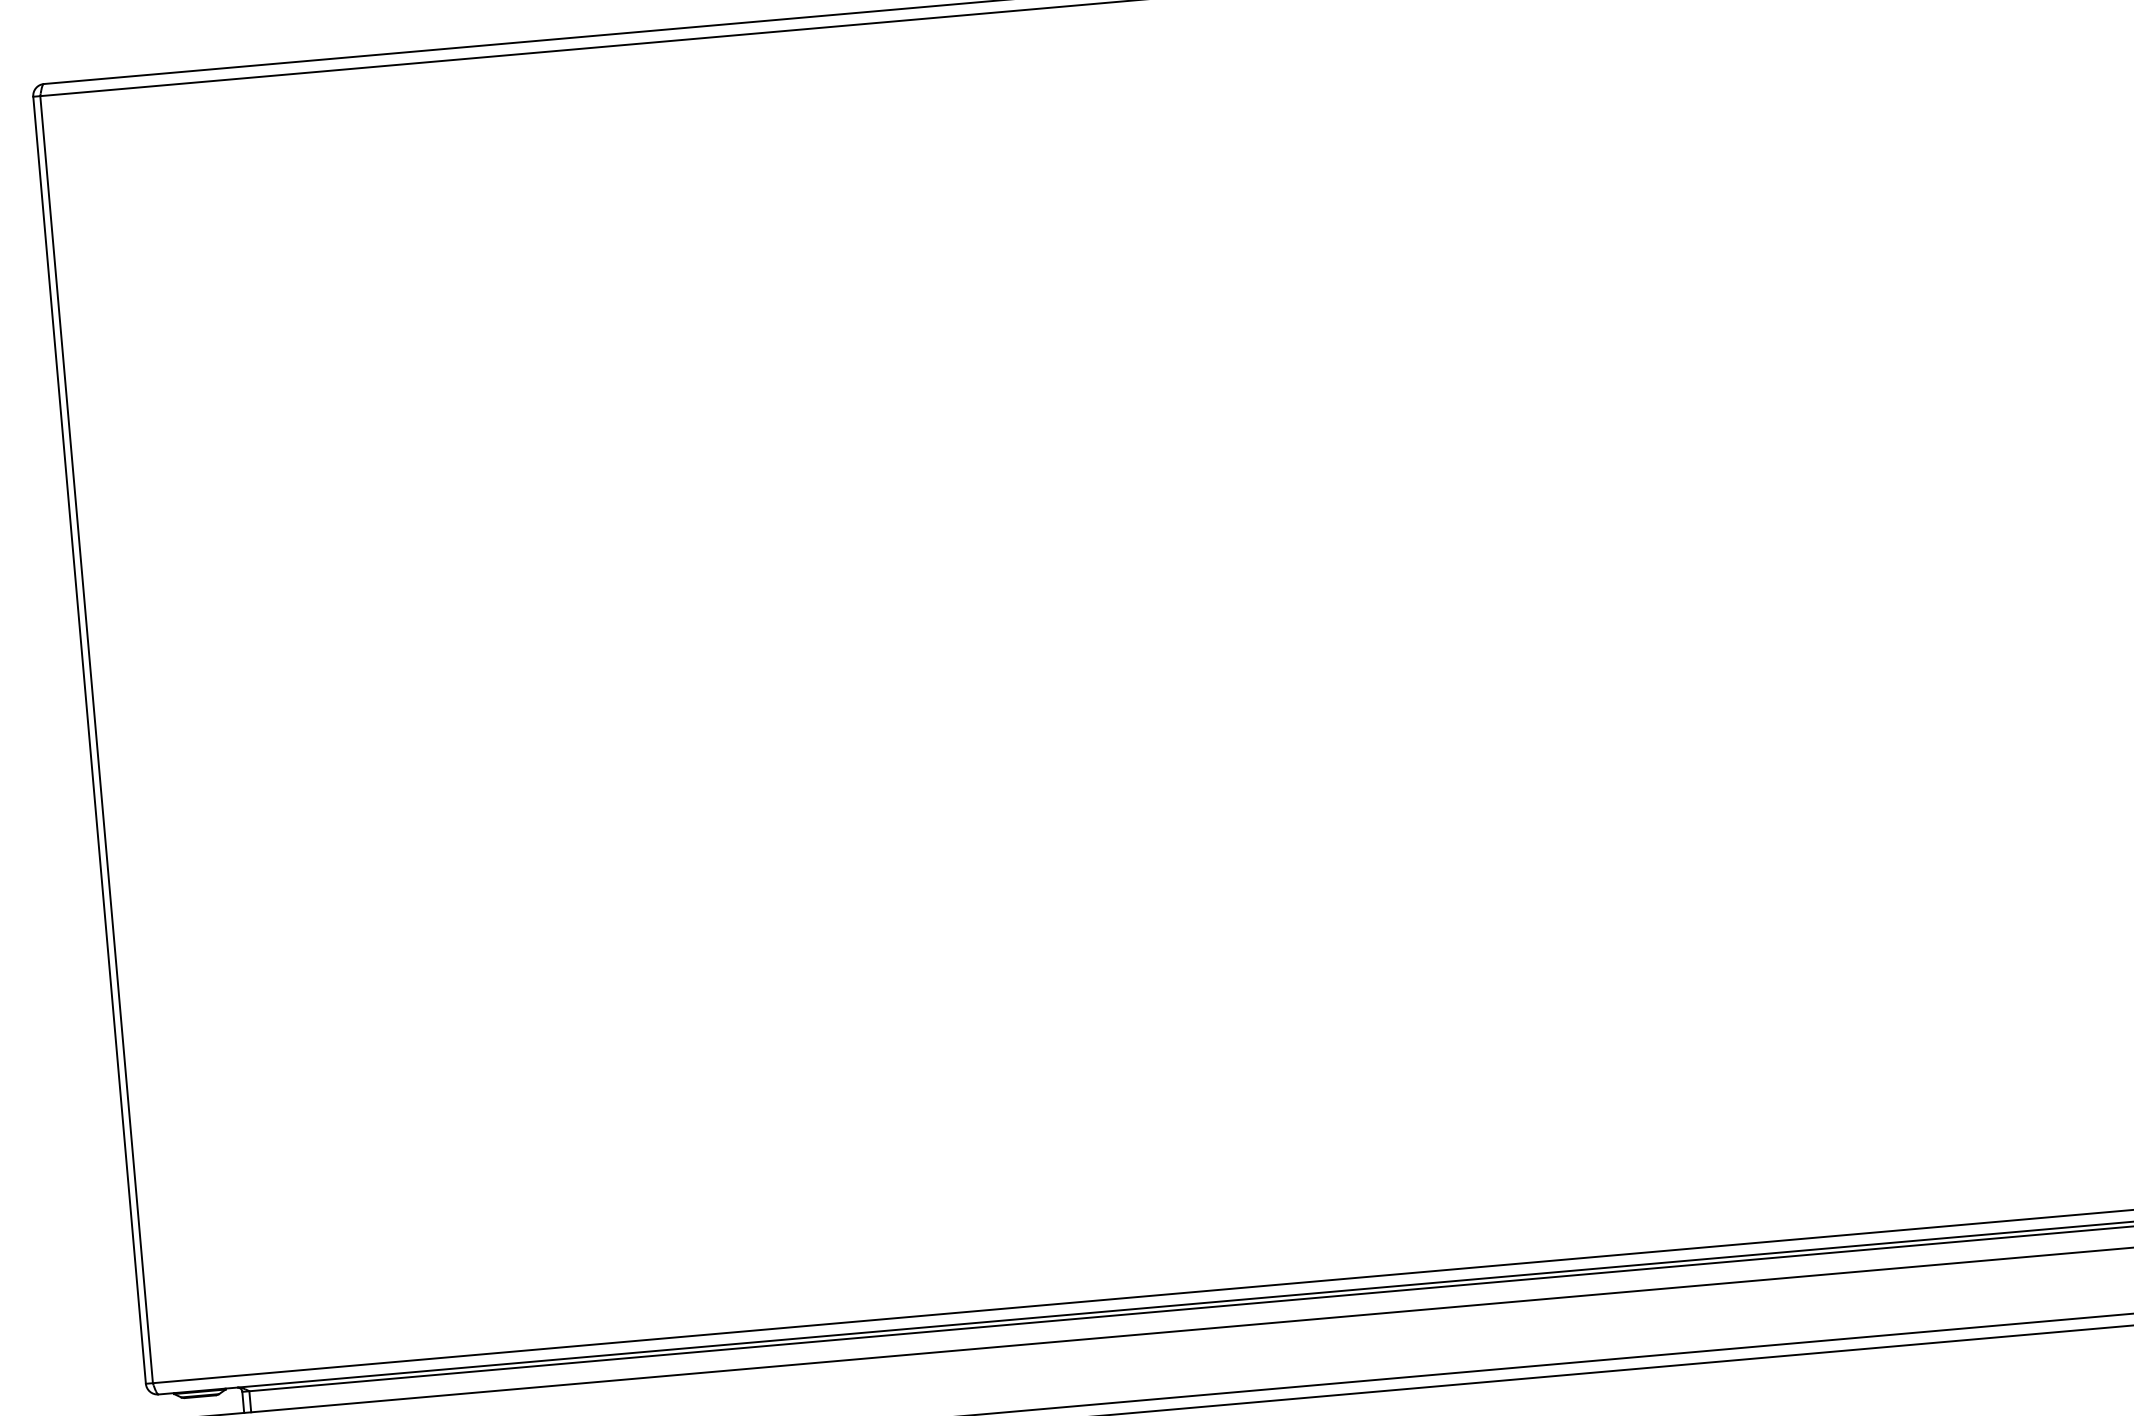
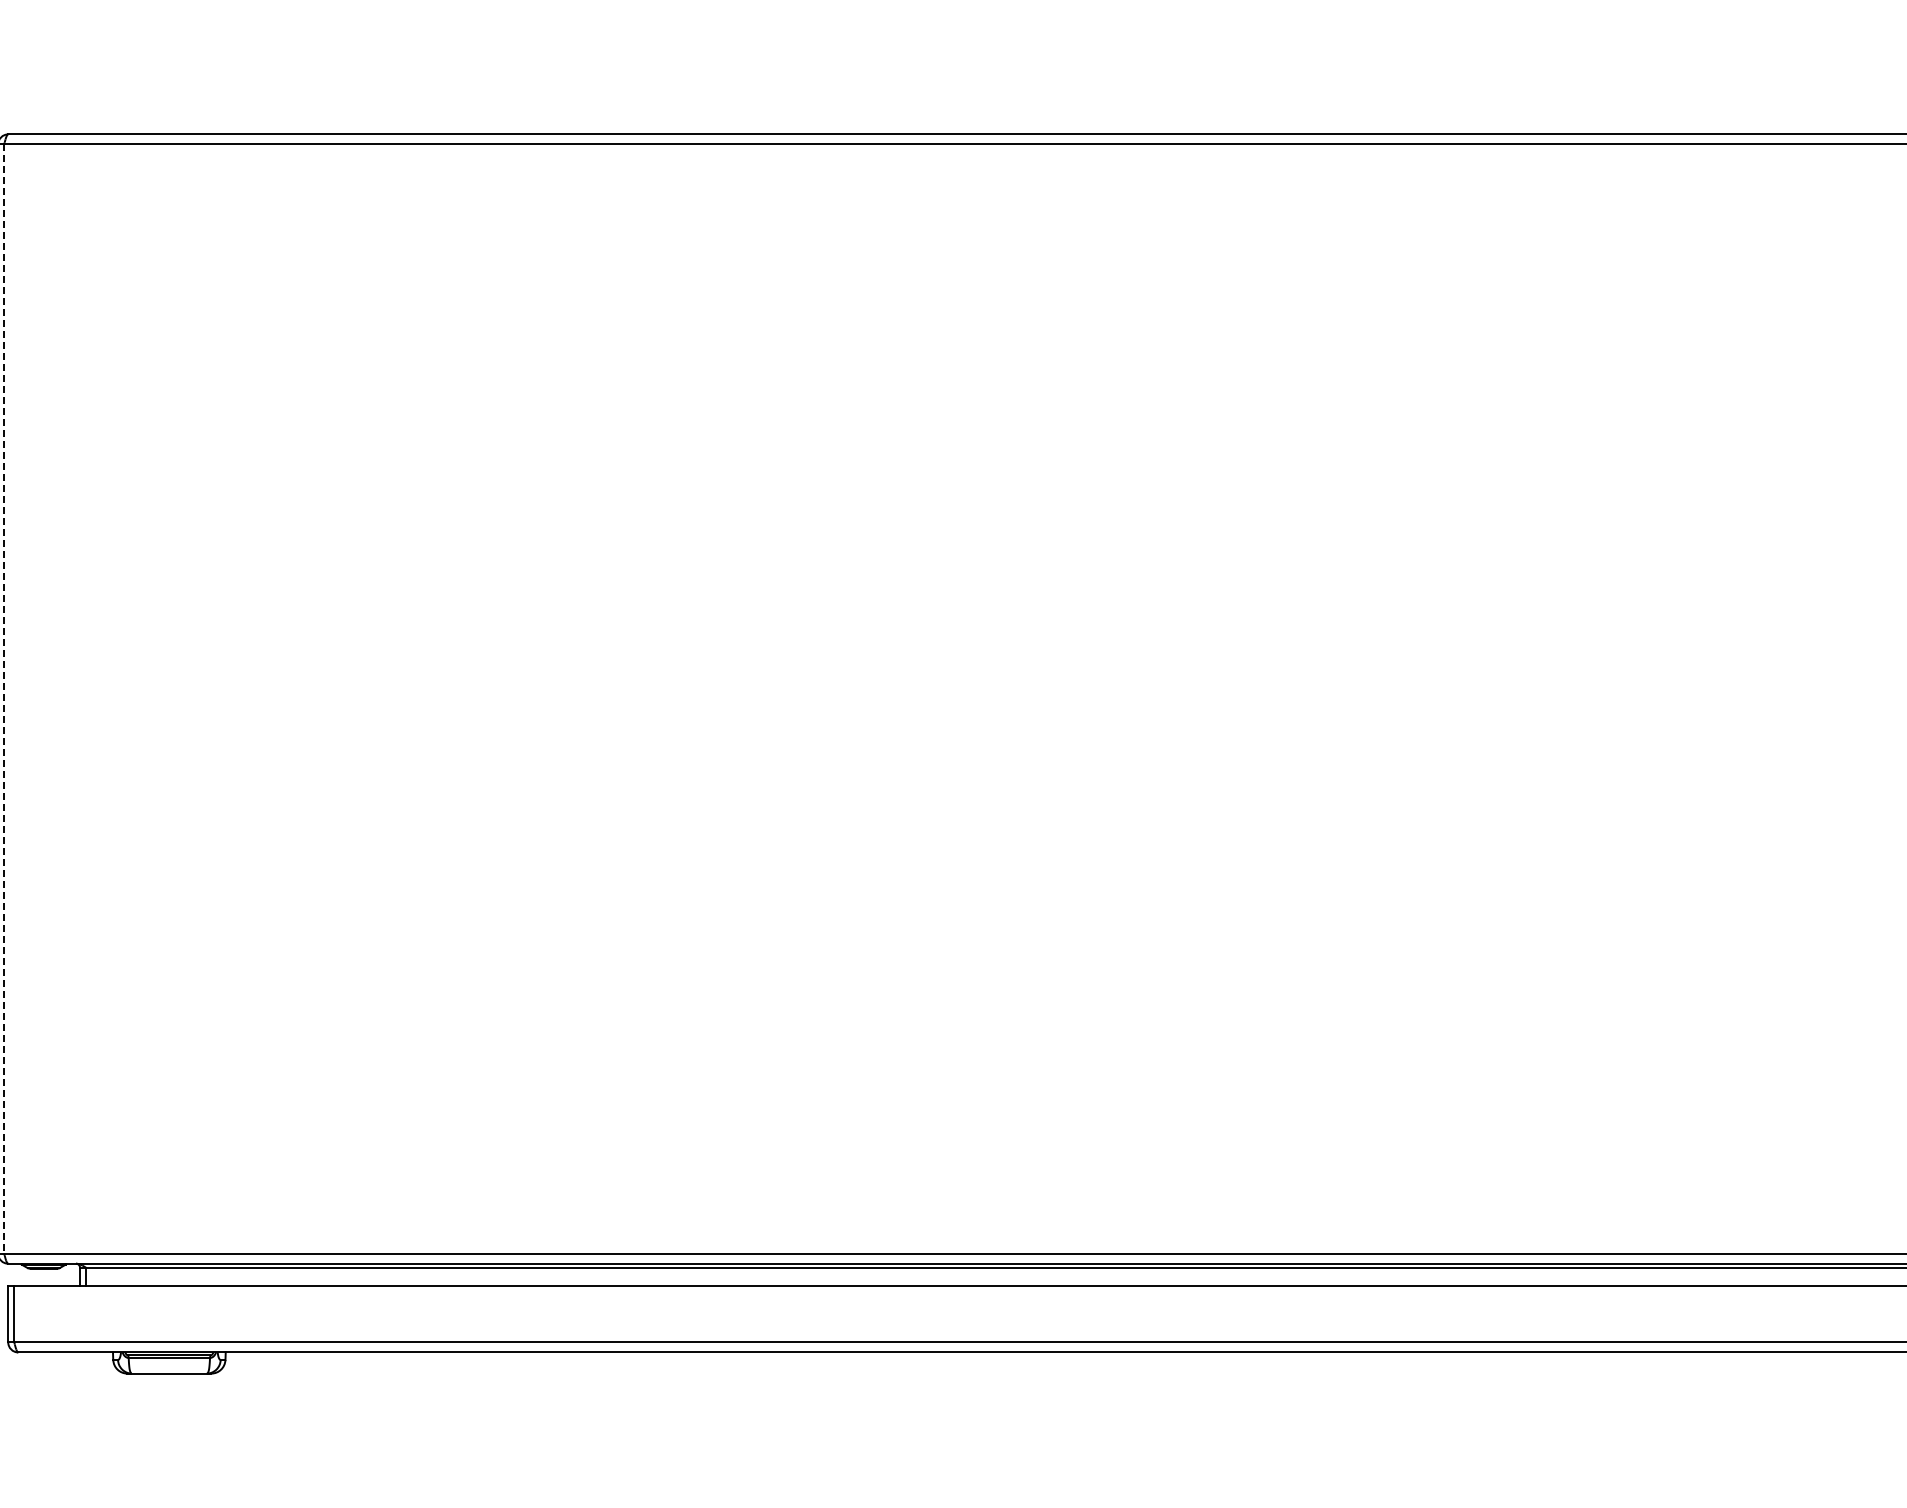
line: (96, 740) -> (4, 699), solid -> dashed

